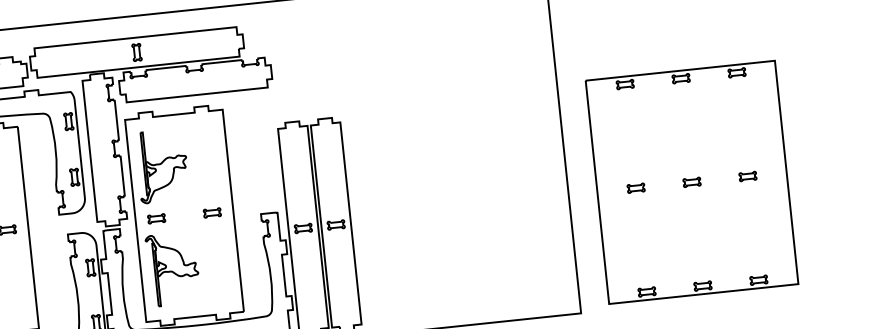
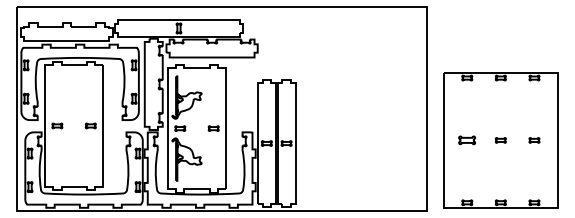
part: (636, 188) -> (467, 140), size x1.6

